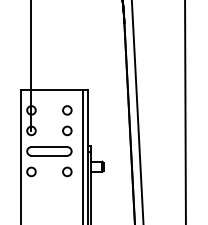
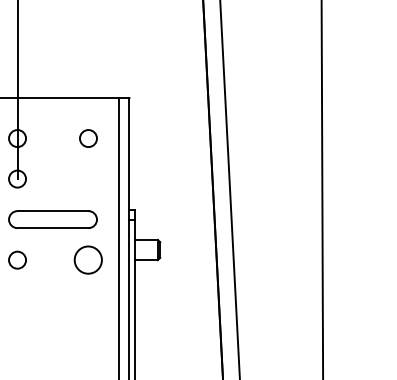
circle: (67, 130) -> (88, 178), removed
circle: (67, 171) -> (88, 259), size x1.6

